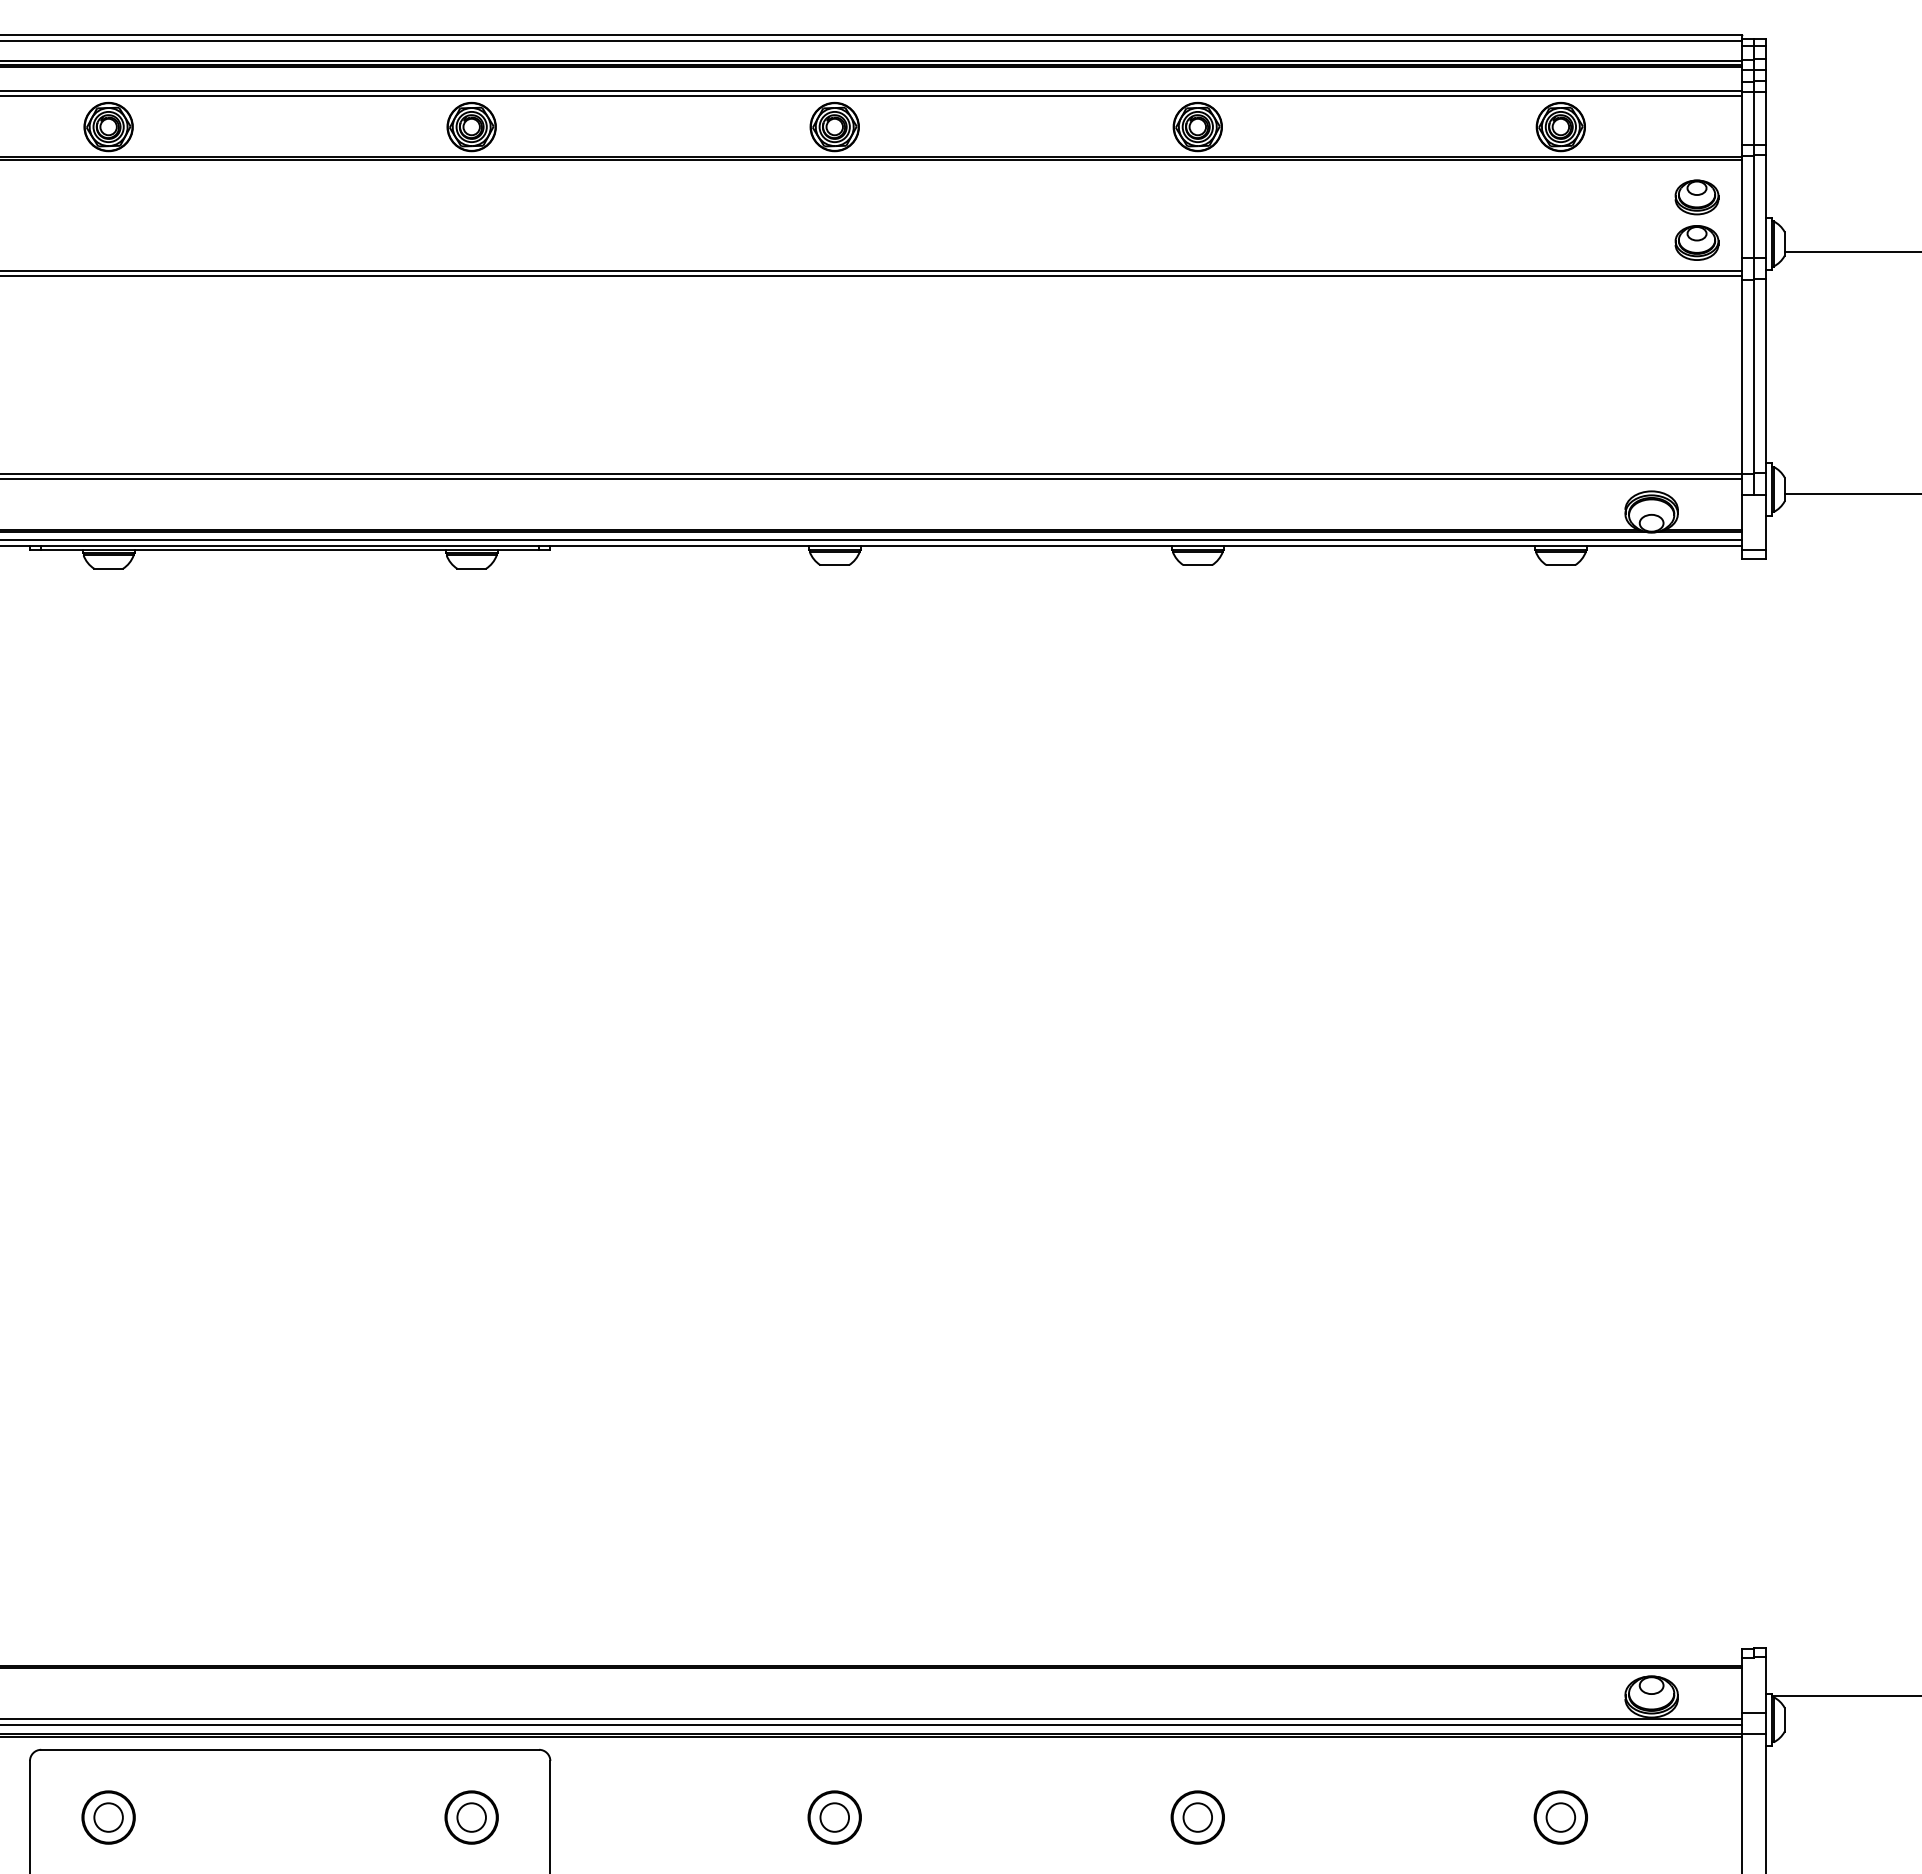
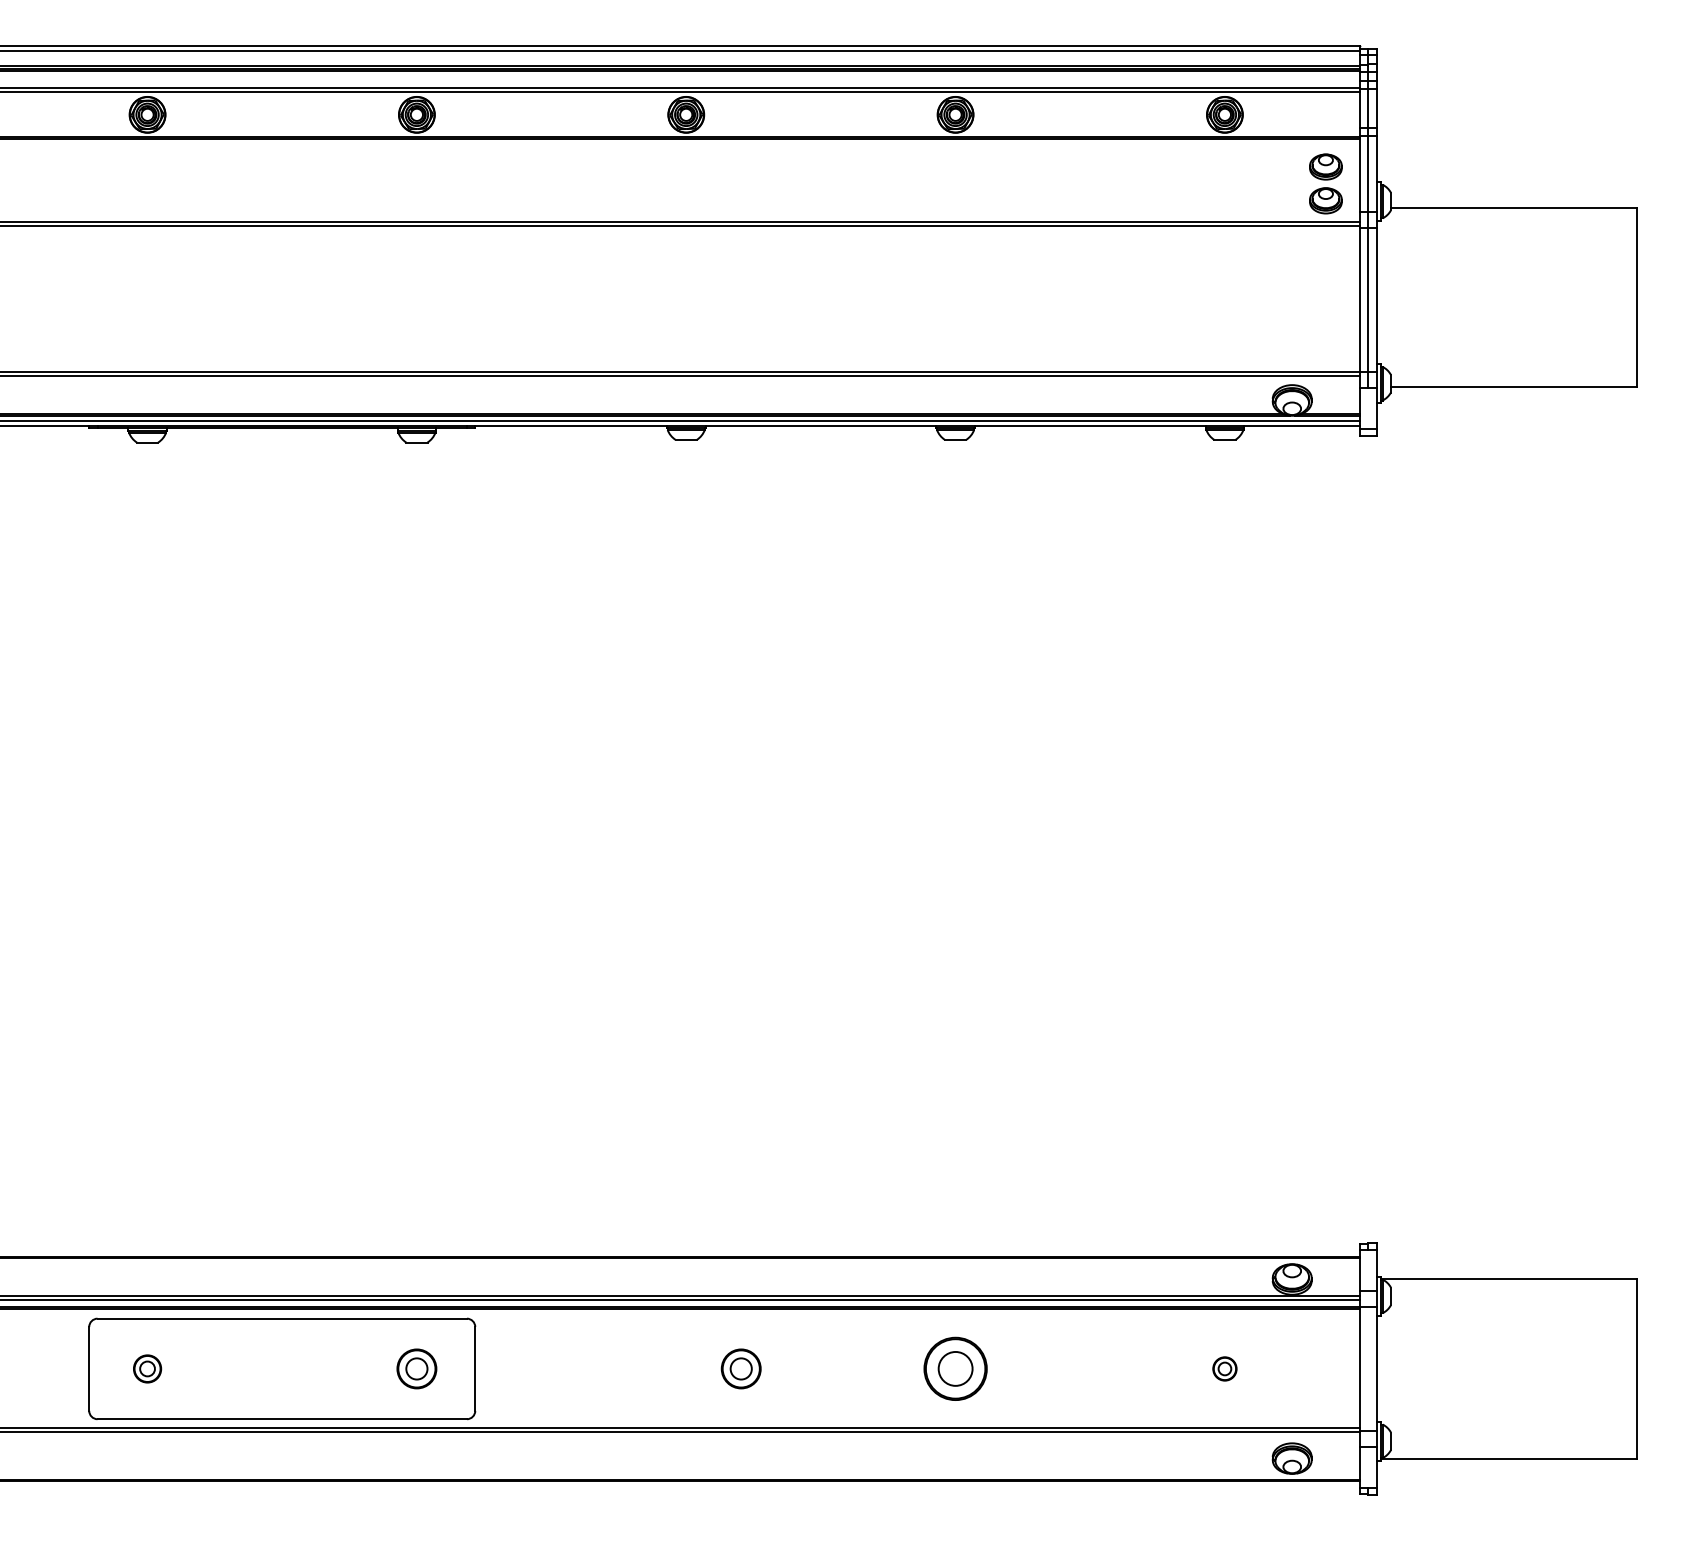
part: (108, 1816) -> (147, 1368), size x0.7
part: (833, 1816) -> (740, 1368), moved
part: (1197, 1816) -> (955, 1368), size x1.6
part: (1560, 1816) -> (1224, 1368), size x0.6

